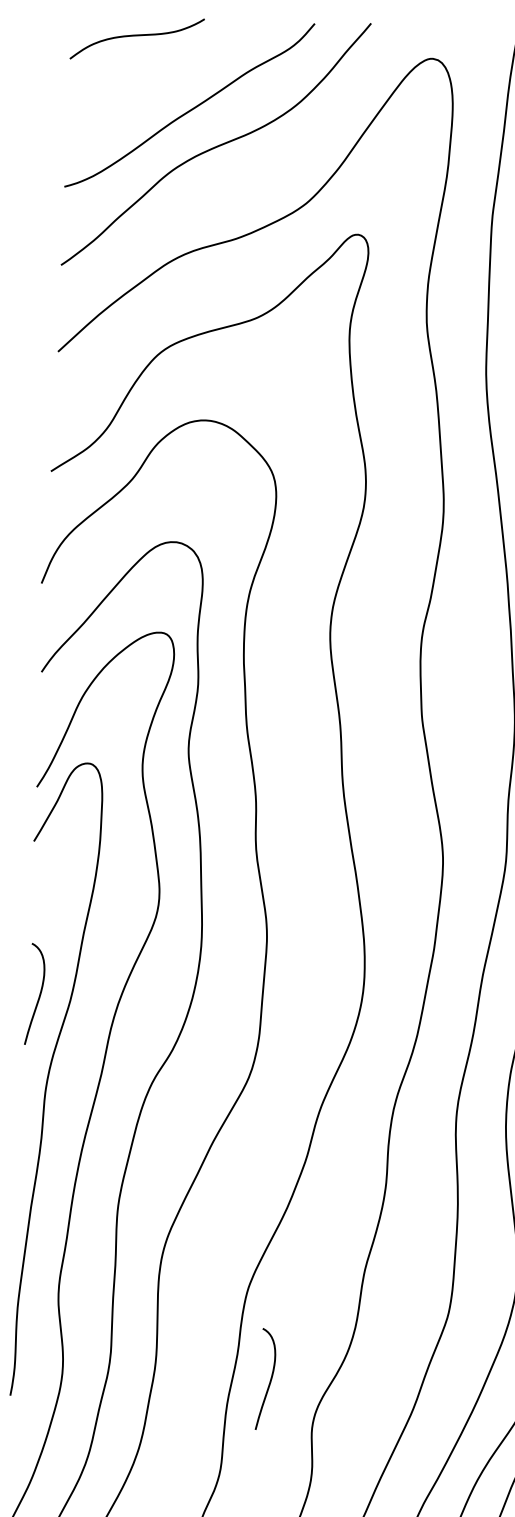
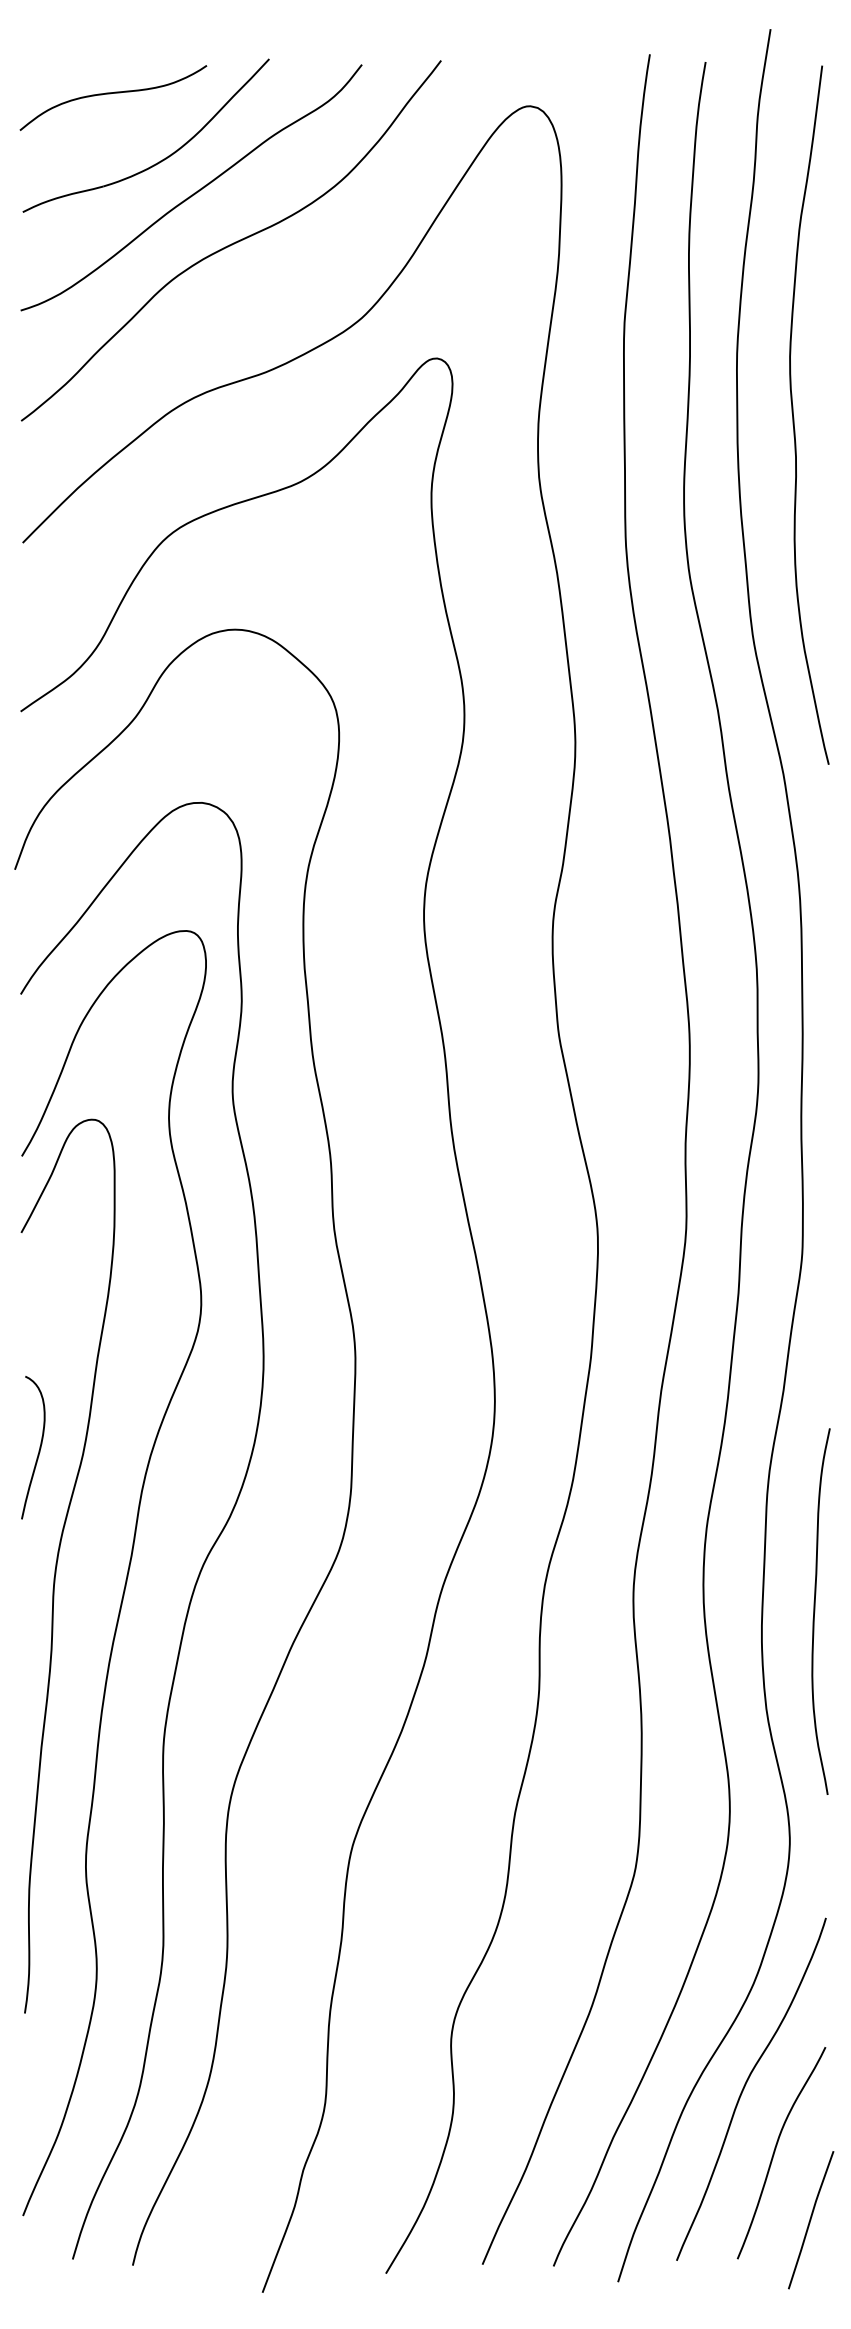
part: (167, 85) -> (158, 161), added
curve: (269, 1381) -> (388, 1976), removed

